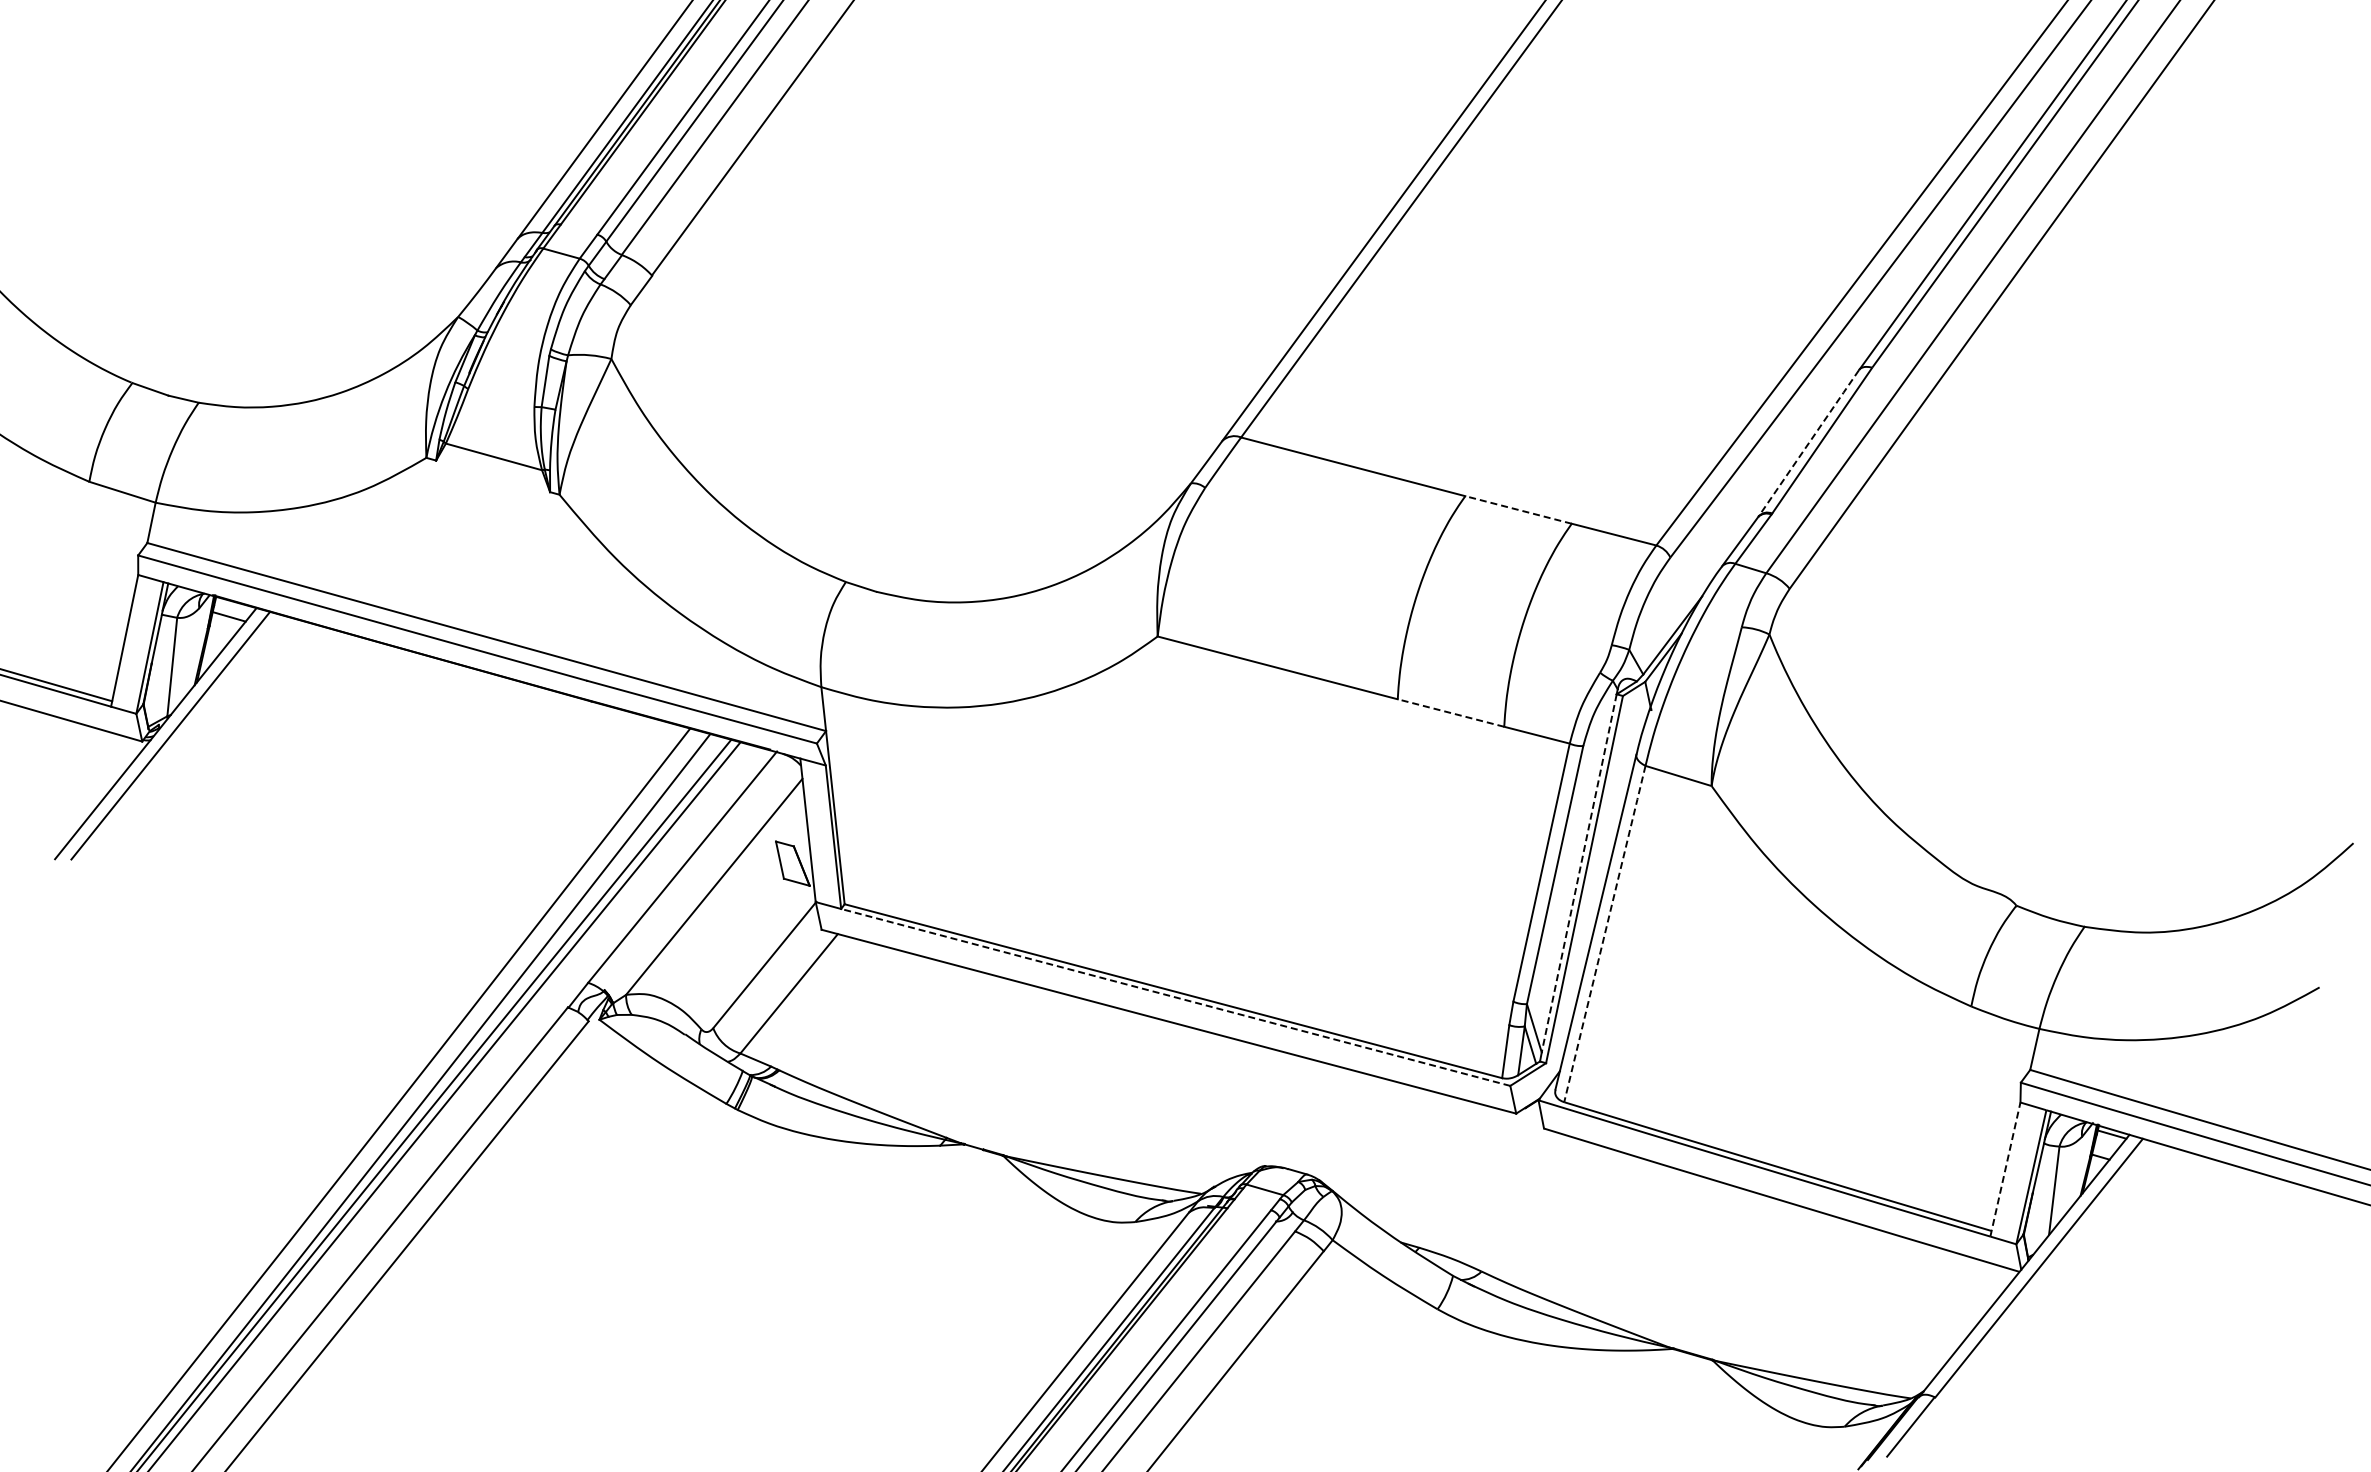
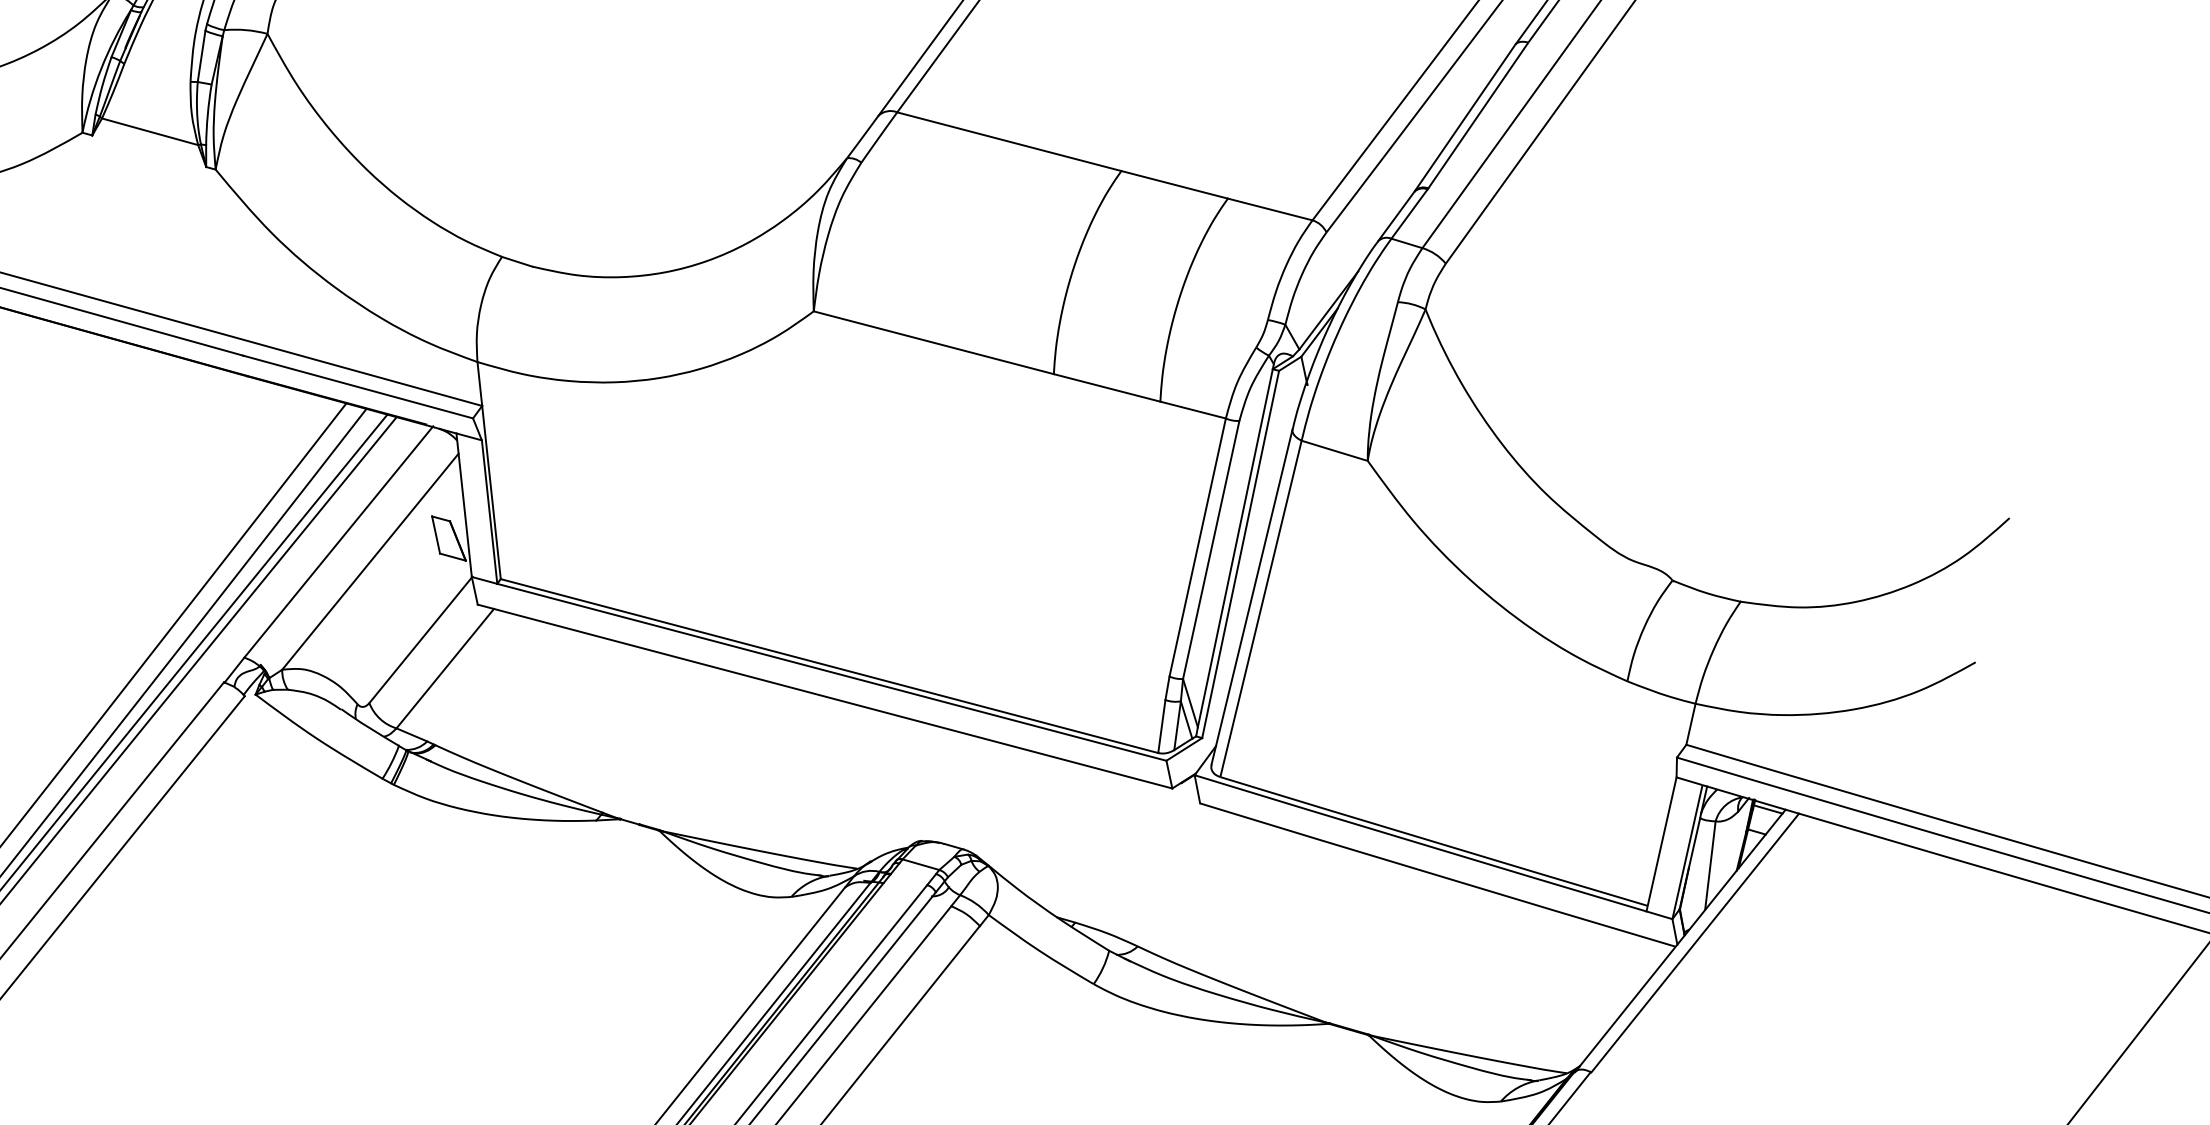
line: (1809, 442) -> (1465, 117), dashed -> solid
line: (1518, 509) -> (1174, 184), dashed -> solid
line: (1451, 713) -> (1107, 388), dashed -> solid
line: (1579, 873) -> (1235, 548), dashed -> solid
line: (1604, 933) -> (1260, 608), dashed -> solid
line: (1175, 997) -> (831, 672), dashed -> solid
line: (2005, 1169) -> (1661, 844), dashed -> solid

